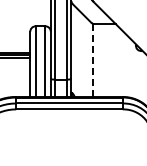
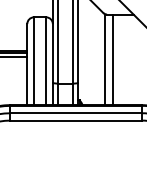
line: (99, 60) -> (113, 59), added
line: (92, 61) -> (104, 61), dashed -> solid

